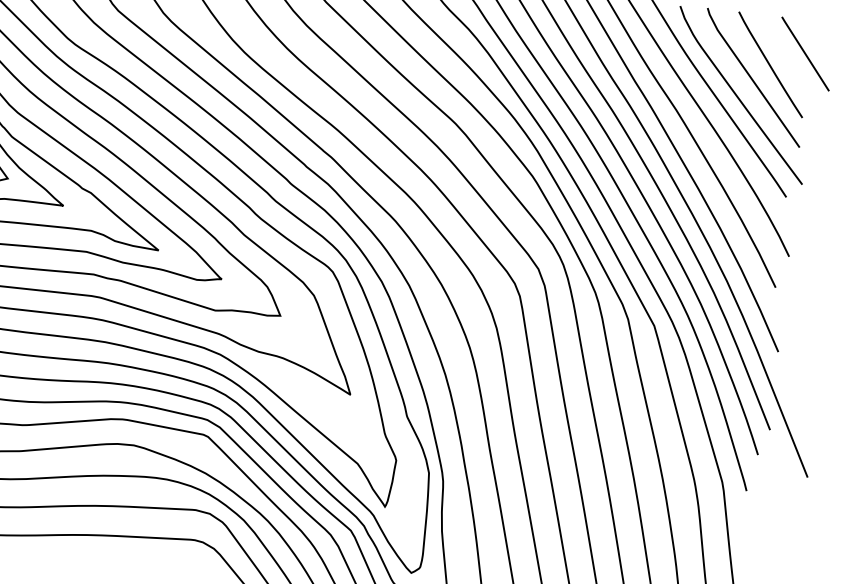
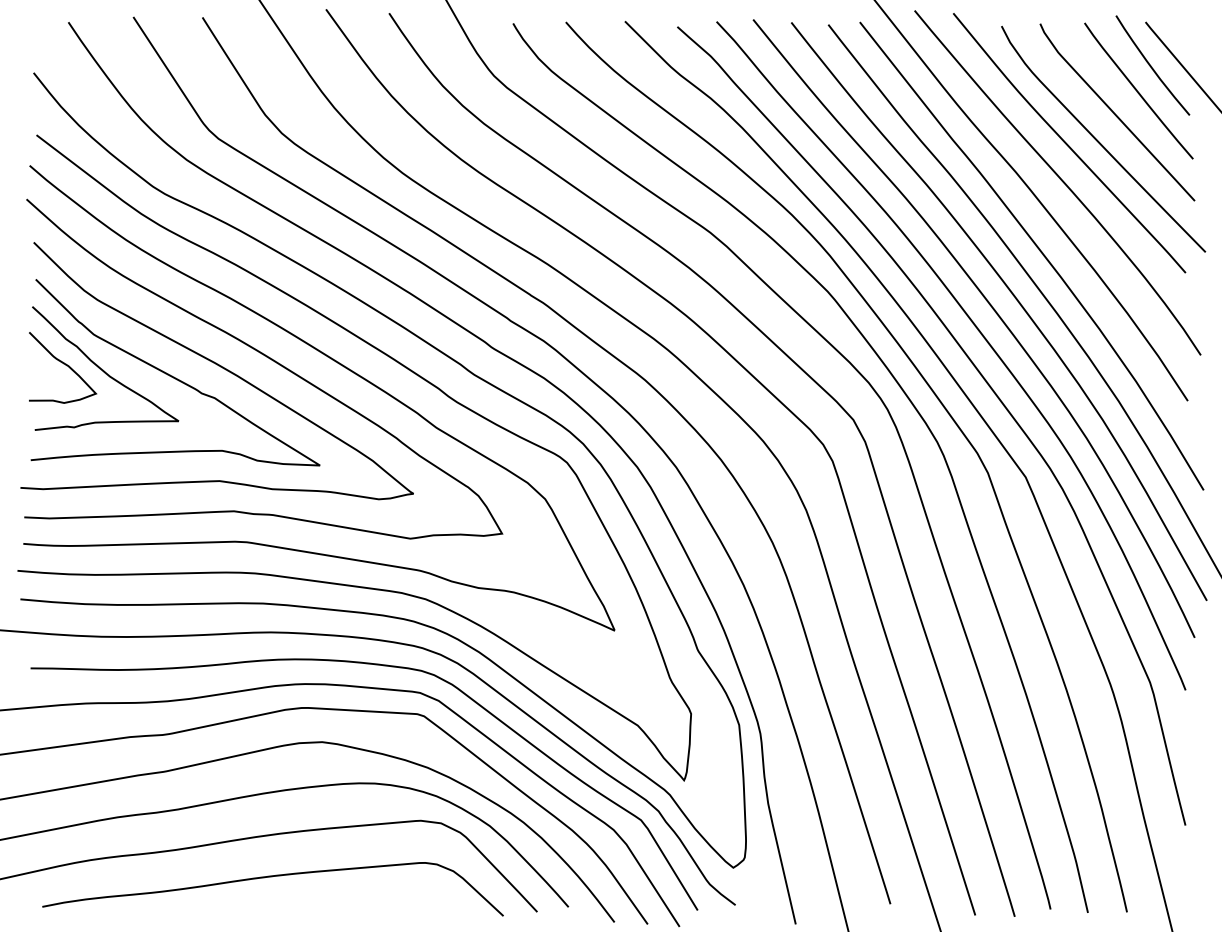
curve: (782, 48) -> (1151, 65), added

